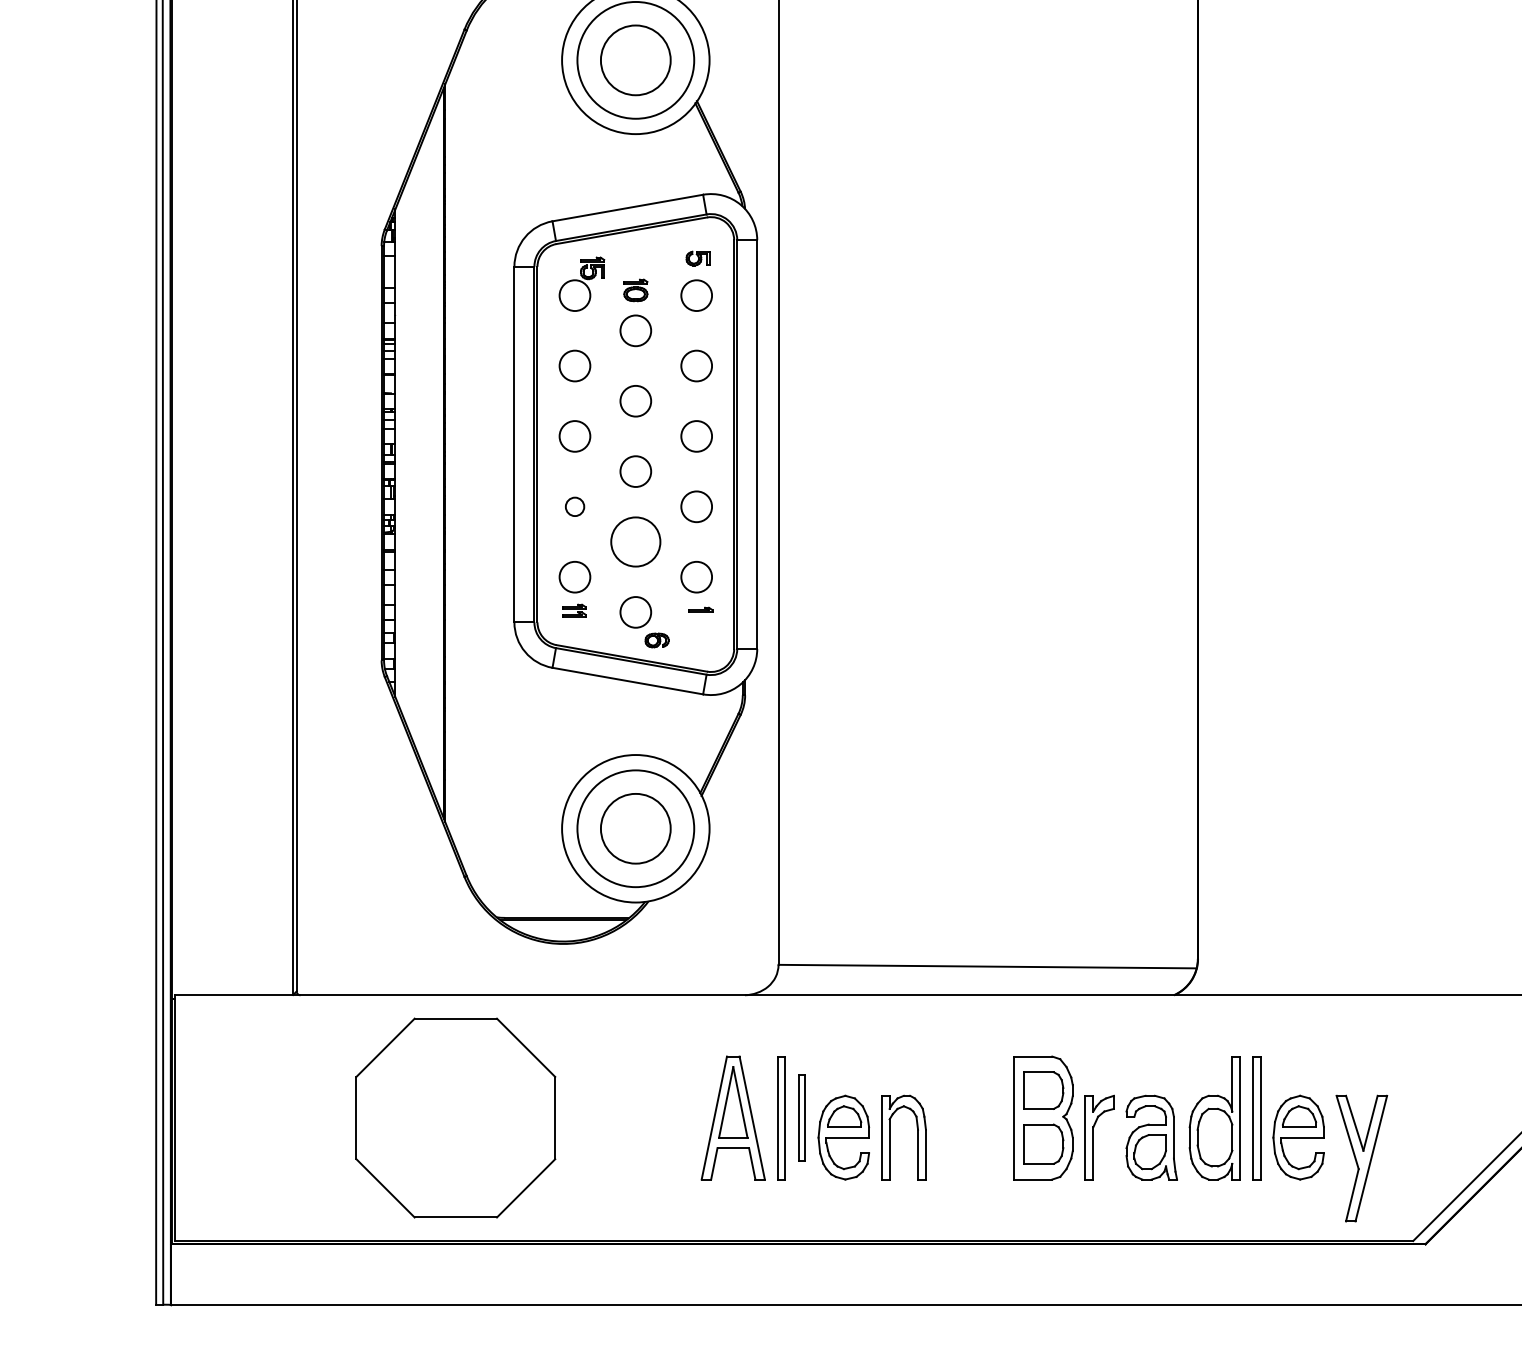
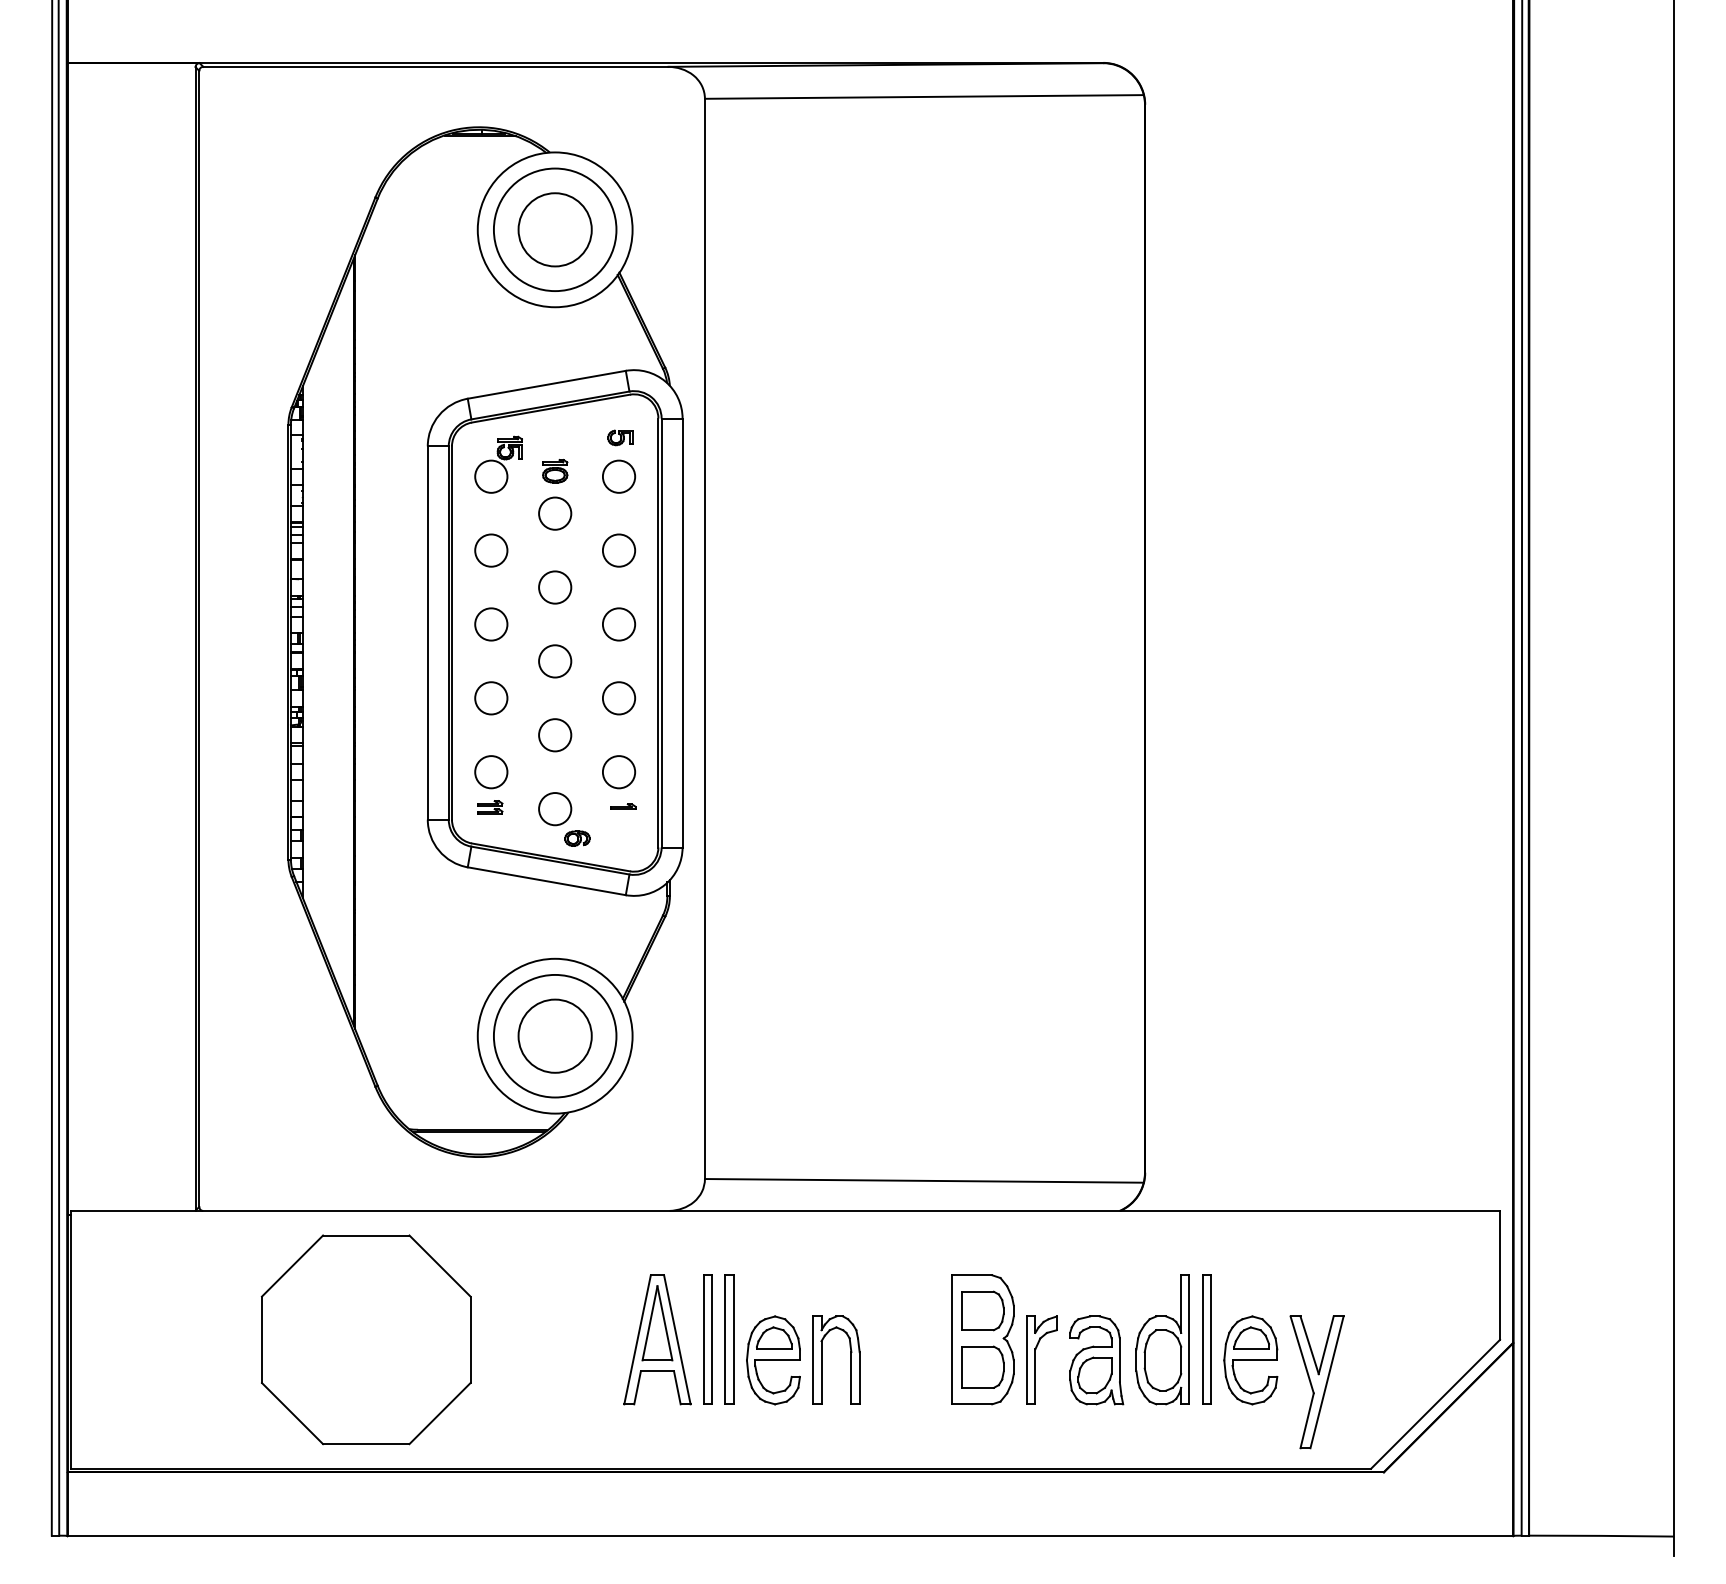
circle: (575, 506) -> (491, 698), size x1.67
circle: (636, 542) -> (555, 735), size x0.62
part: (801, 1117) -> (729, 1339), size x1.43

